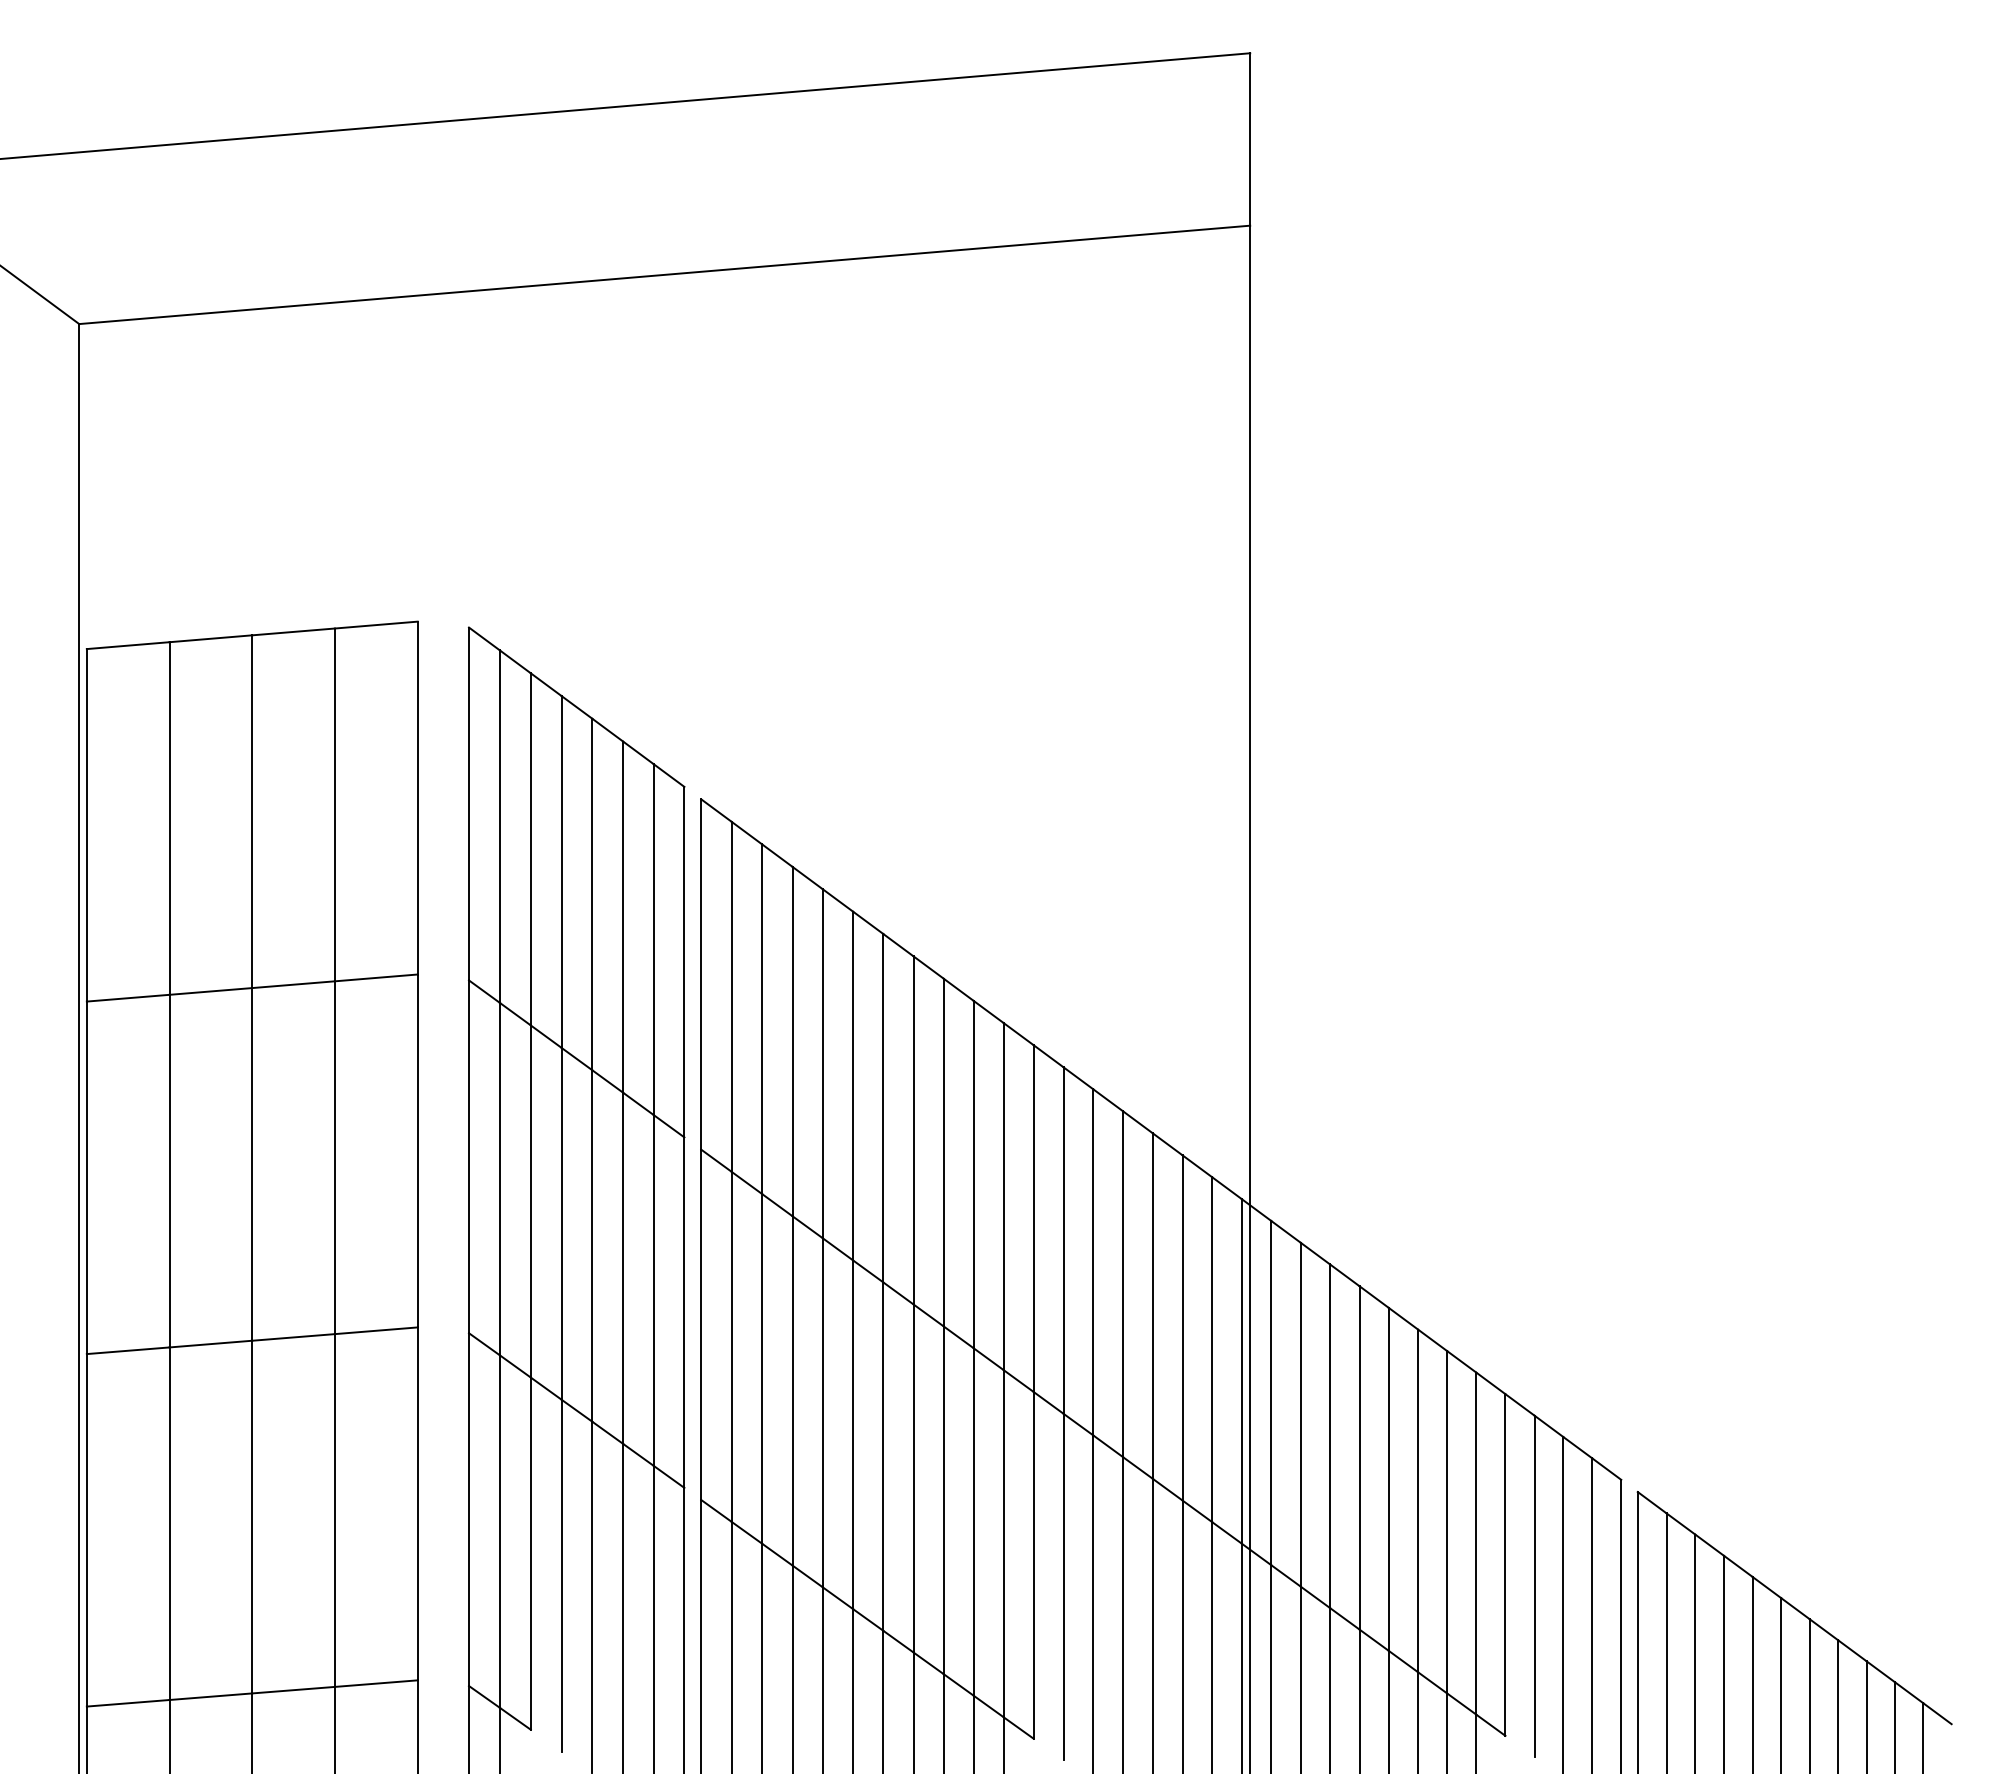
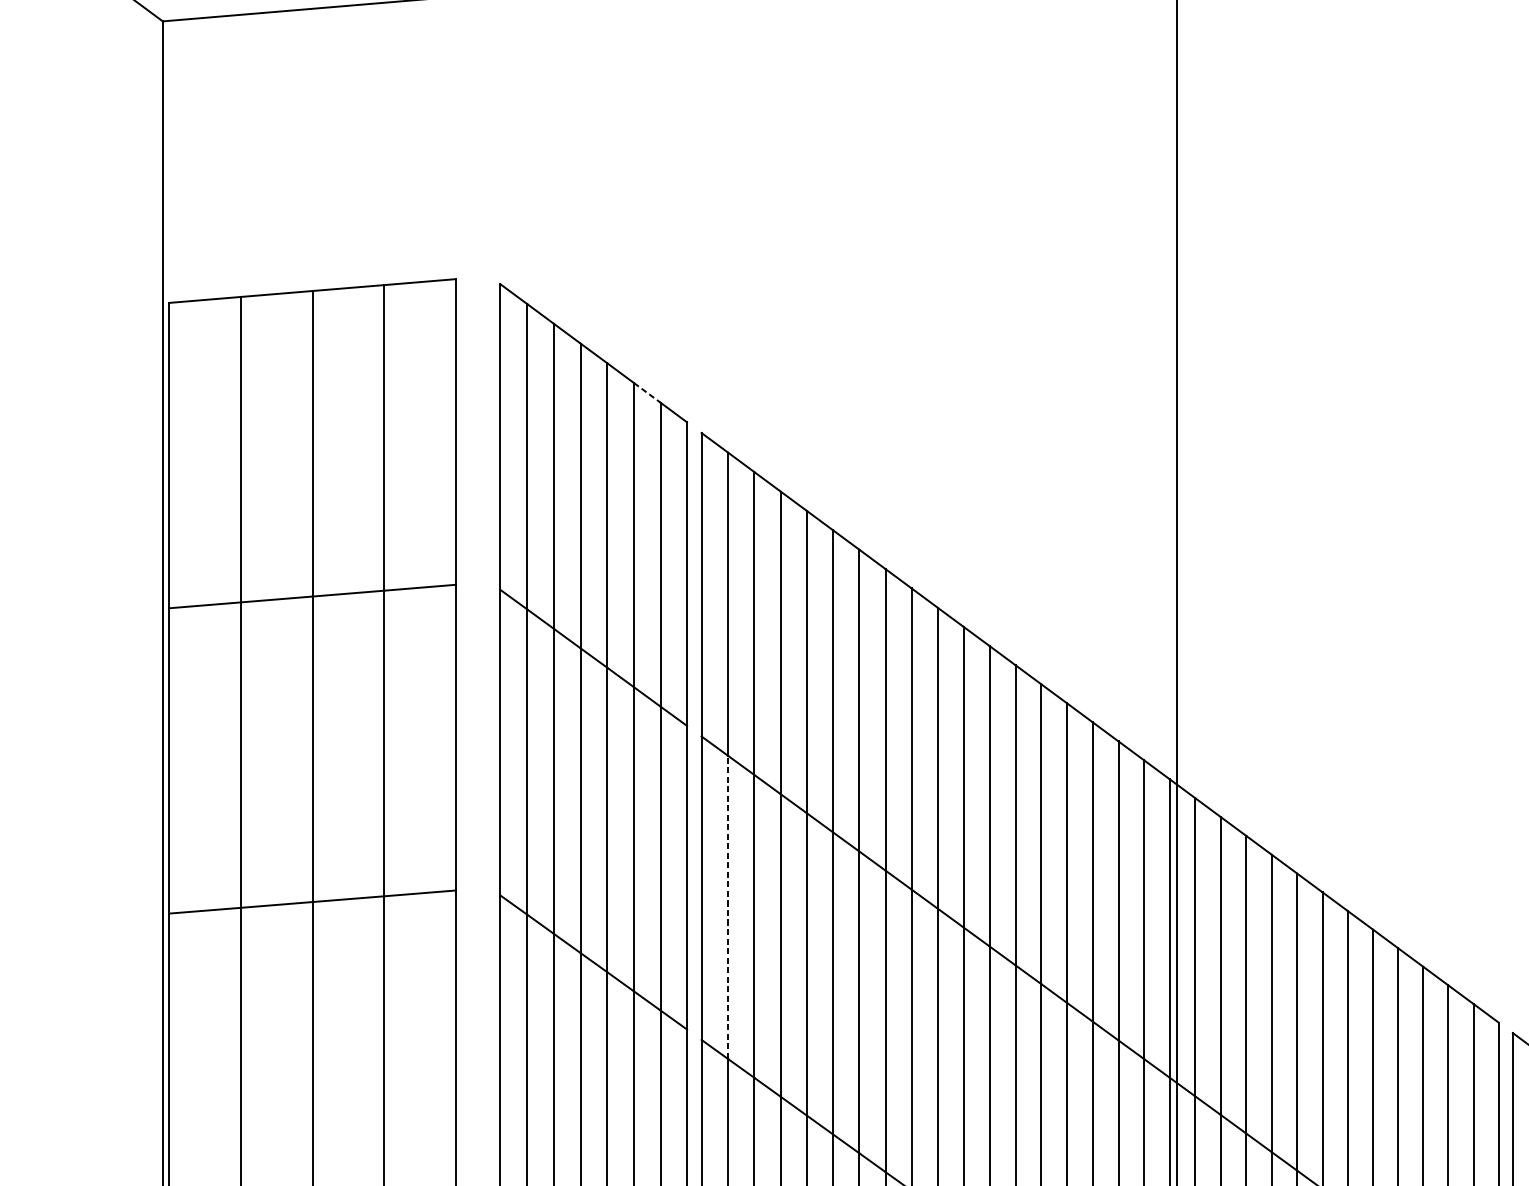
line: (638, 753) -> (647, 393), solid -> dashed
line: (731, 1346) -> (727, 907), solid -> dashed

